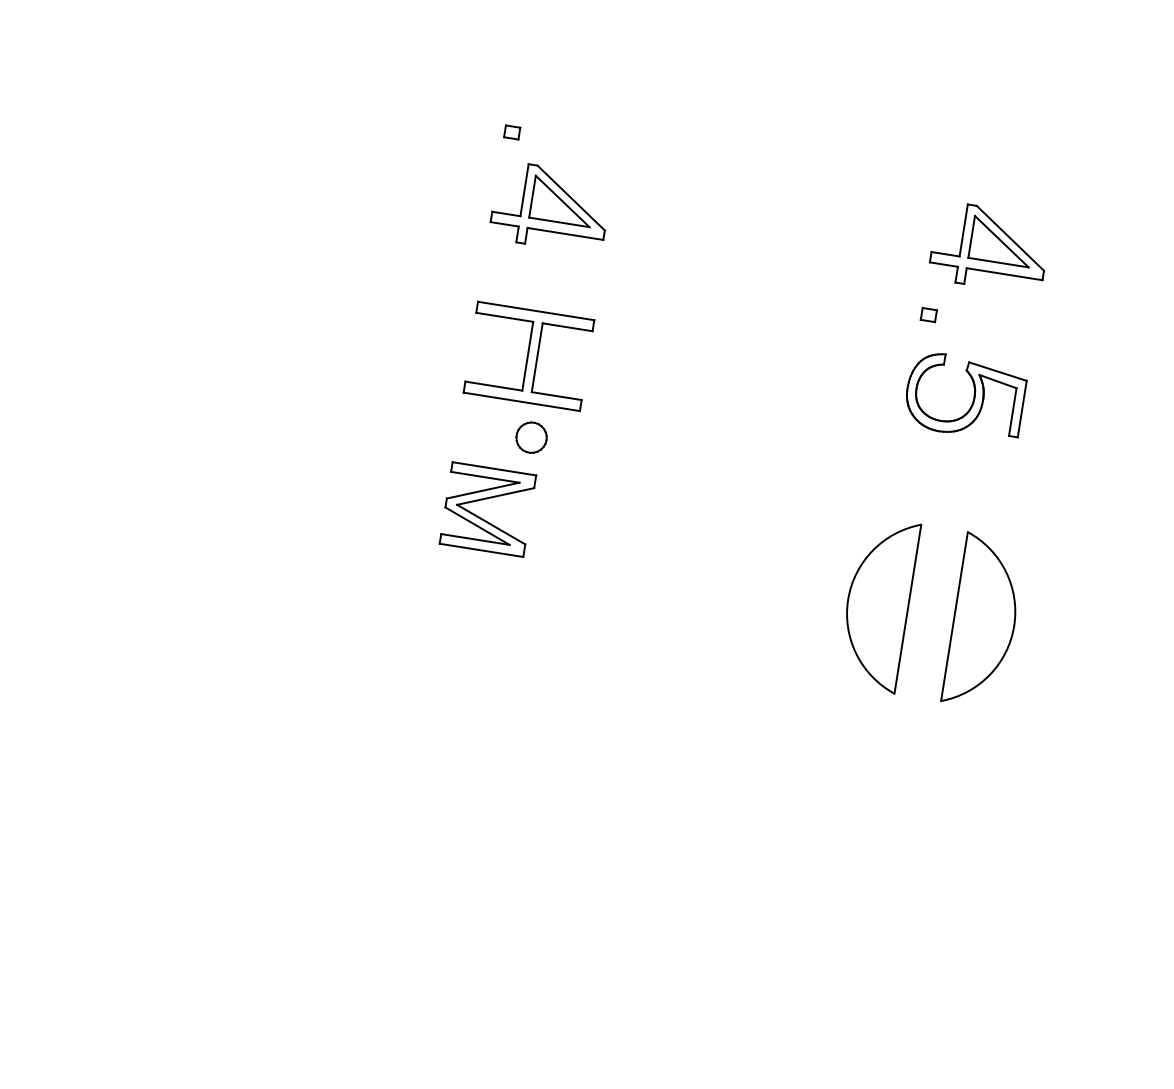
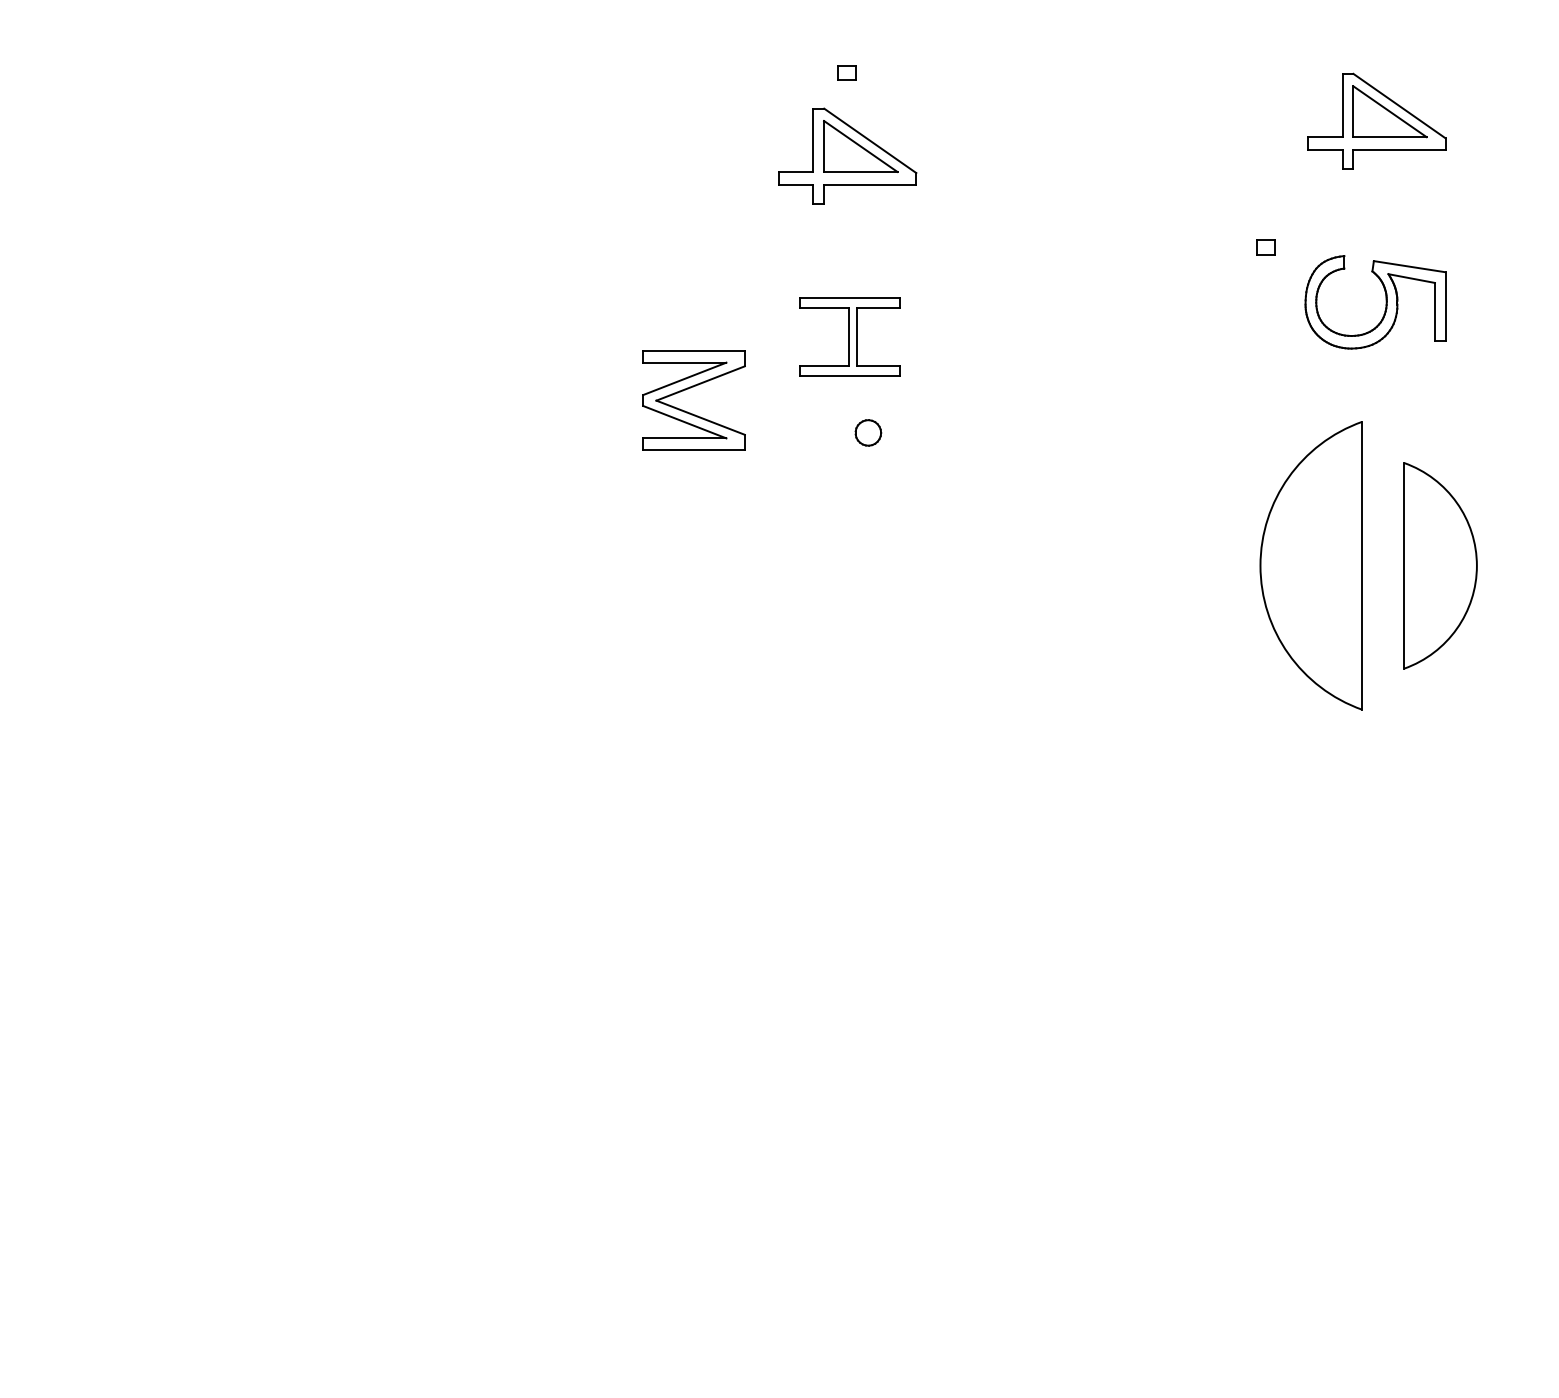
part: (511, 131) -> (846, 72), moved
part: (928, 314) -> (1265, 247), moved
part: (528, 356) -> (849, 336), size x0.7
part: (531, 437) -> (868, 432), size x0.7
part: (484, 499) -> (688, 389), moved
part: (877, 604) -> (1310, 565), size x1.4

